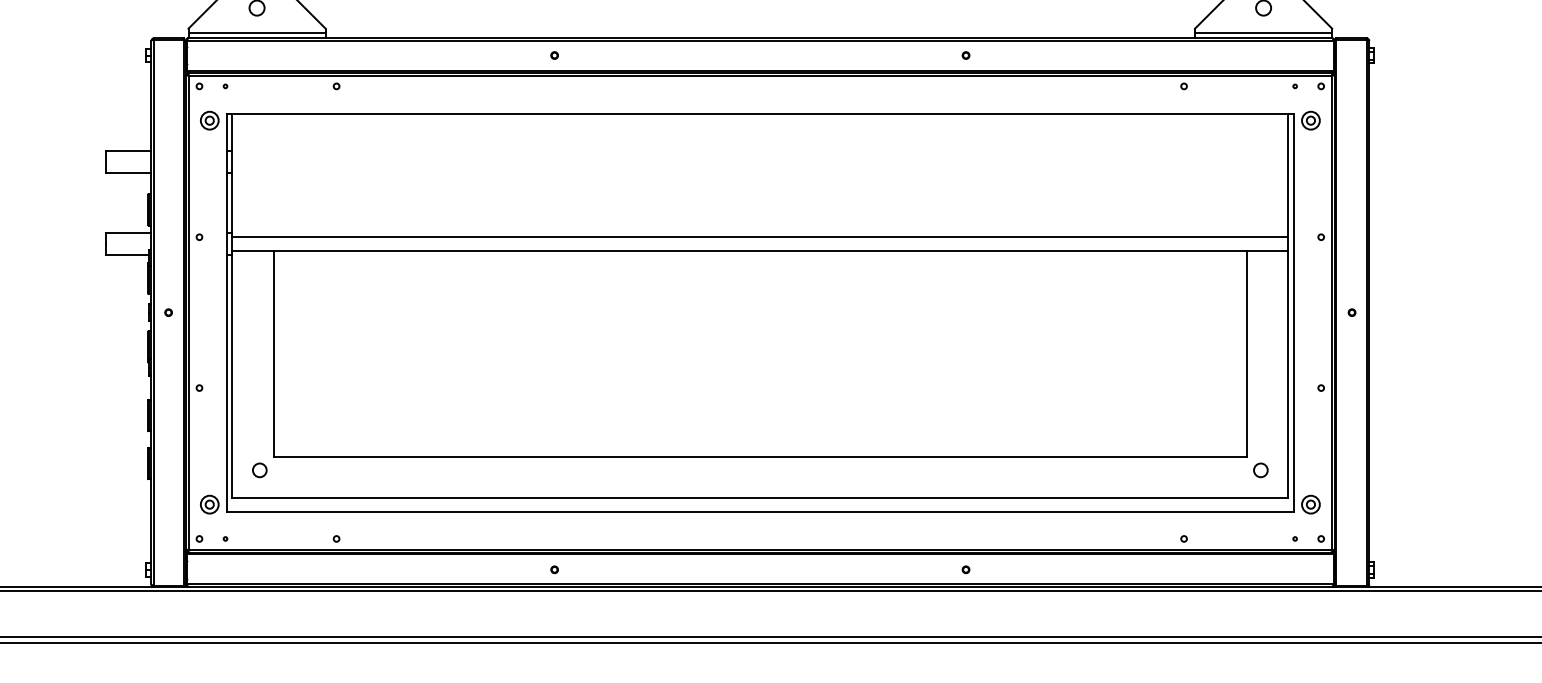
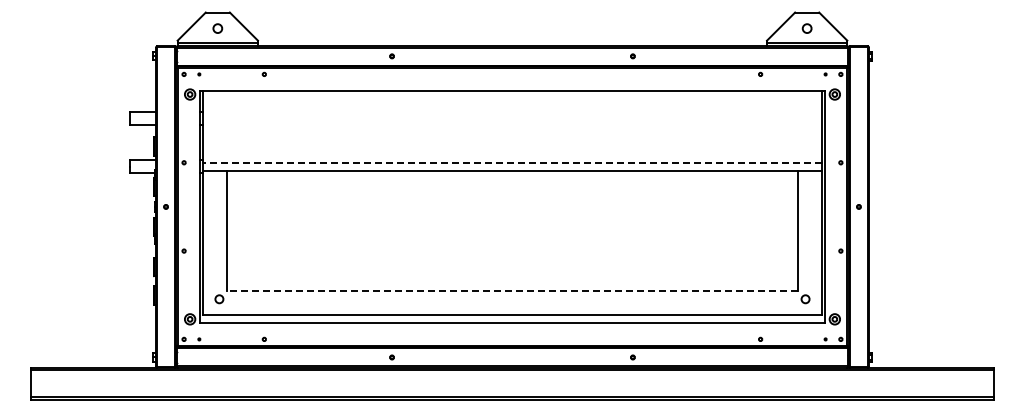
line: (760, 236) -> (512, 162), solid -> dashed
line: (760, 457) -> (512, 291), solid -> dashed

